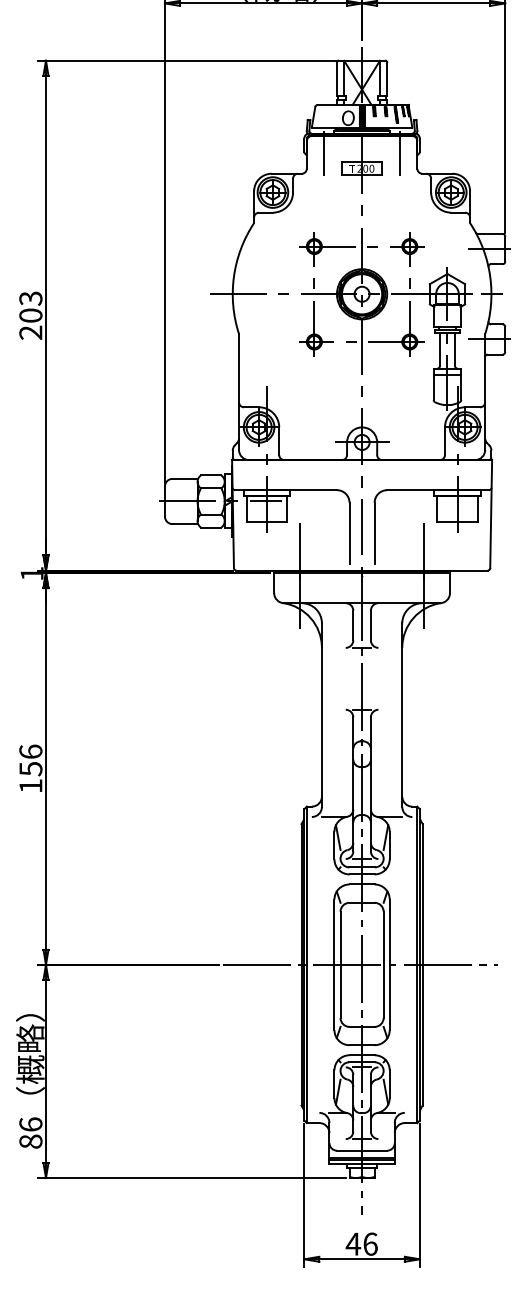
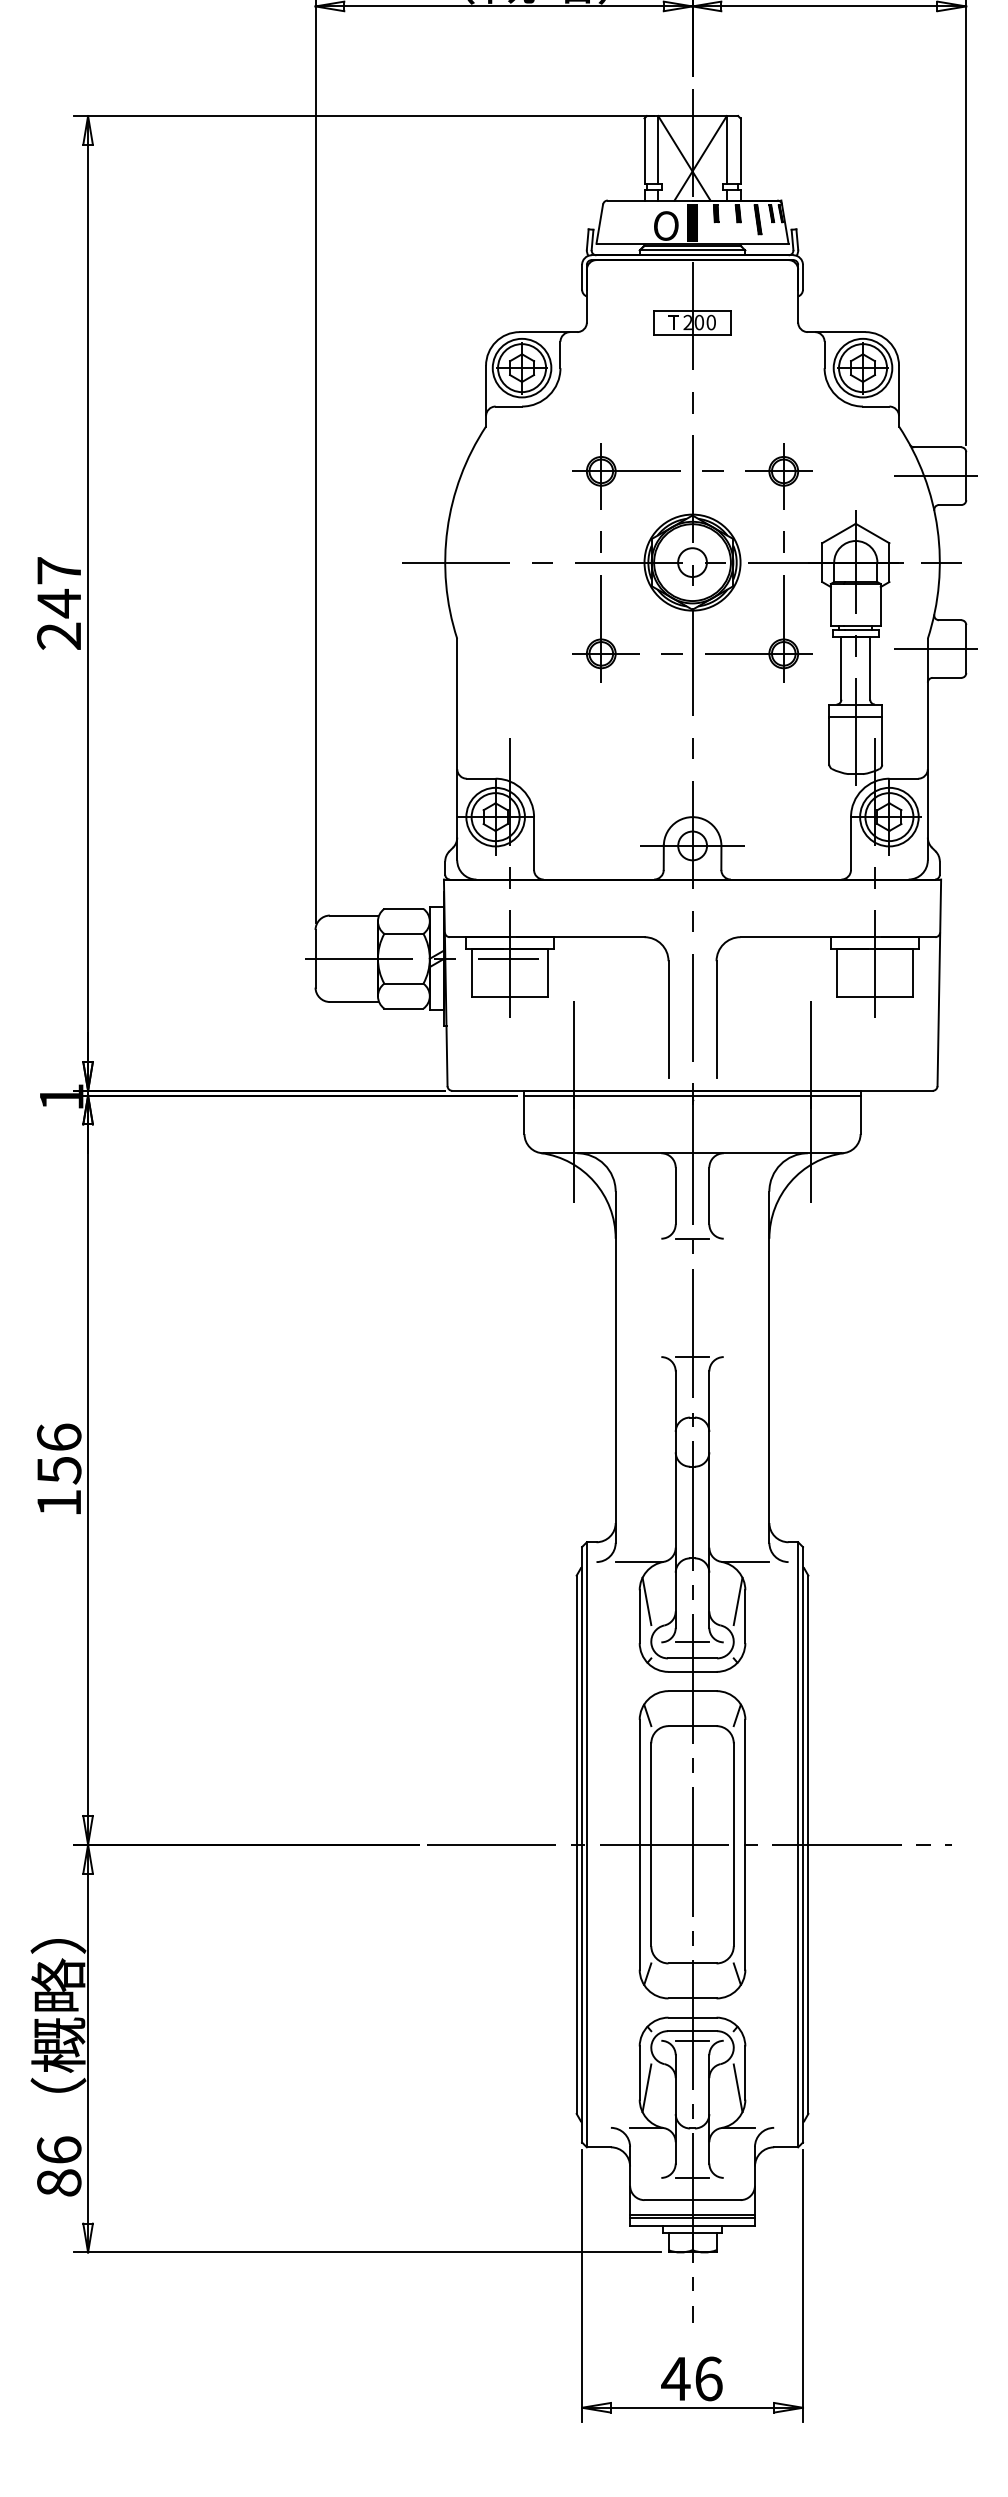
line: (324, 153) -> (620, 293), removed
line: (399, 153) -> (764, 293), removed
text: (30, 307) -> (58, 587), 203 -> 247

